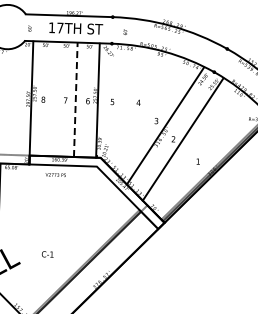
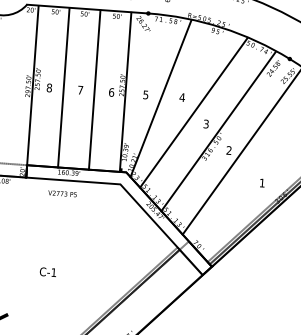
line: (53, 99) -> (63, 88), added
line: (75, 99) -> (94, 89), dashed -> solid
line: (122, 104) -> (159, 99), added
line: (147, 113) -> (194, 113), added
text: (47, 254) -> (47, 272), moved

